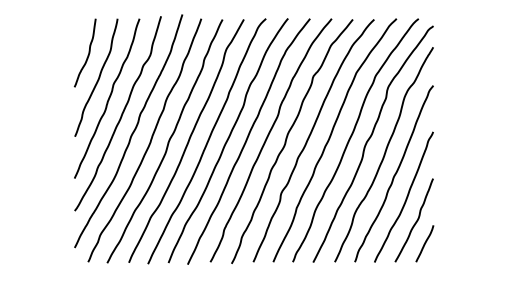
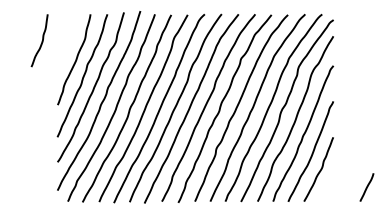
curve: (87, 54) -> (41, 41), moved
line: (424, 243) -> (366, 187), moved

